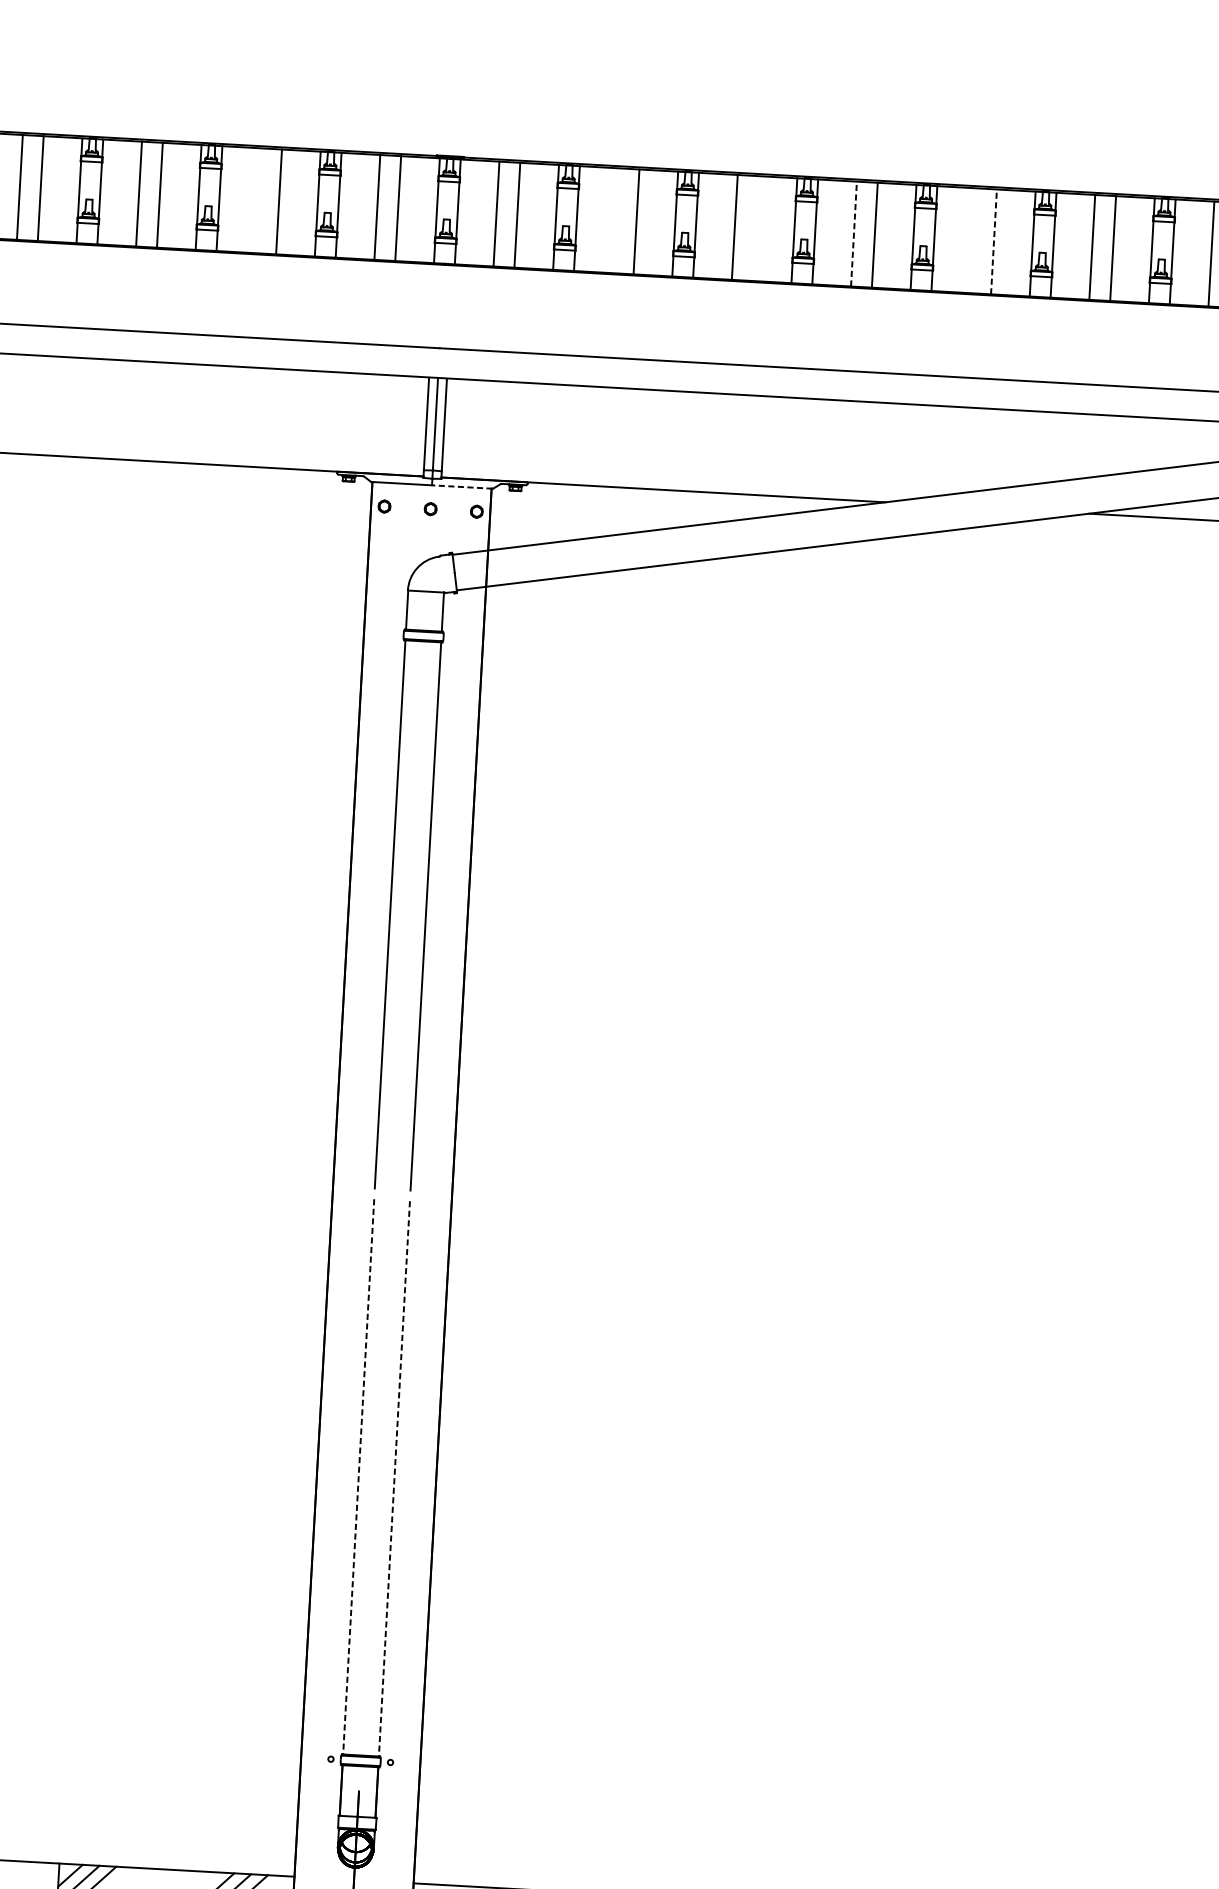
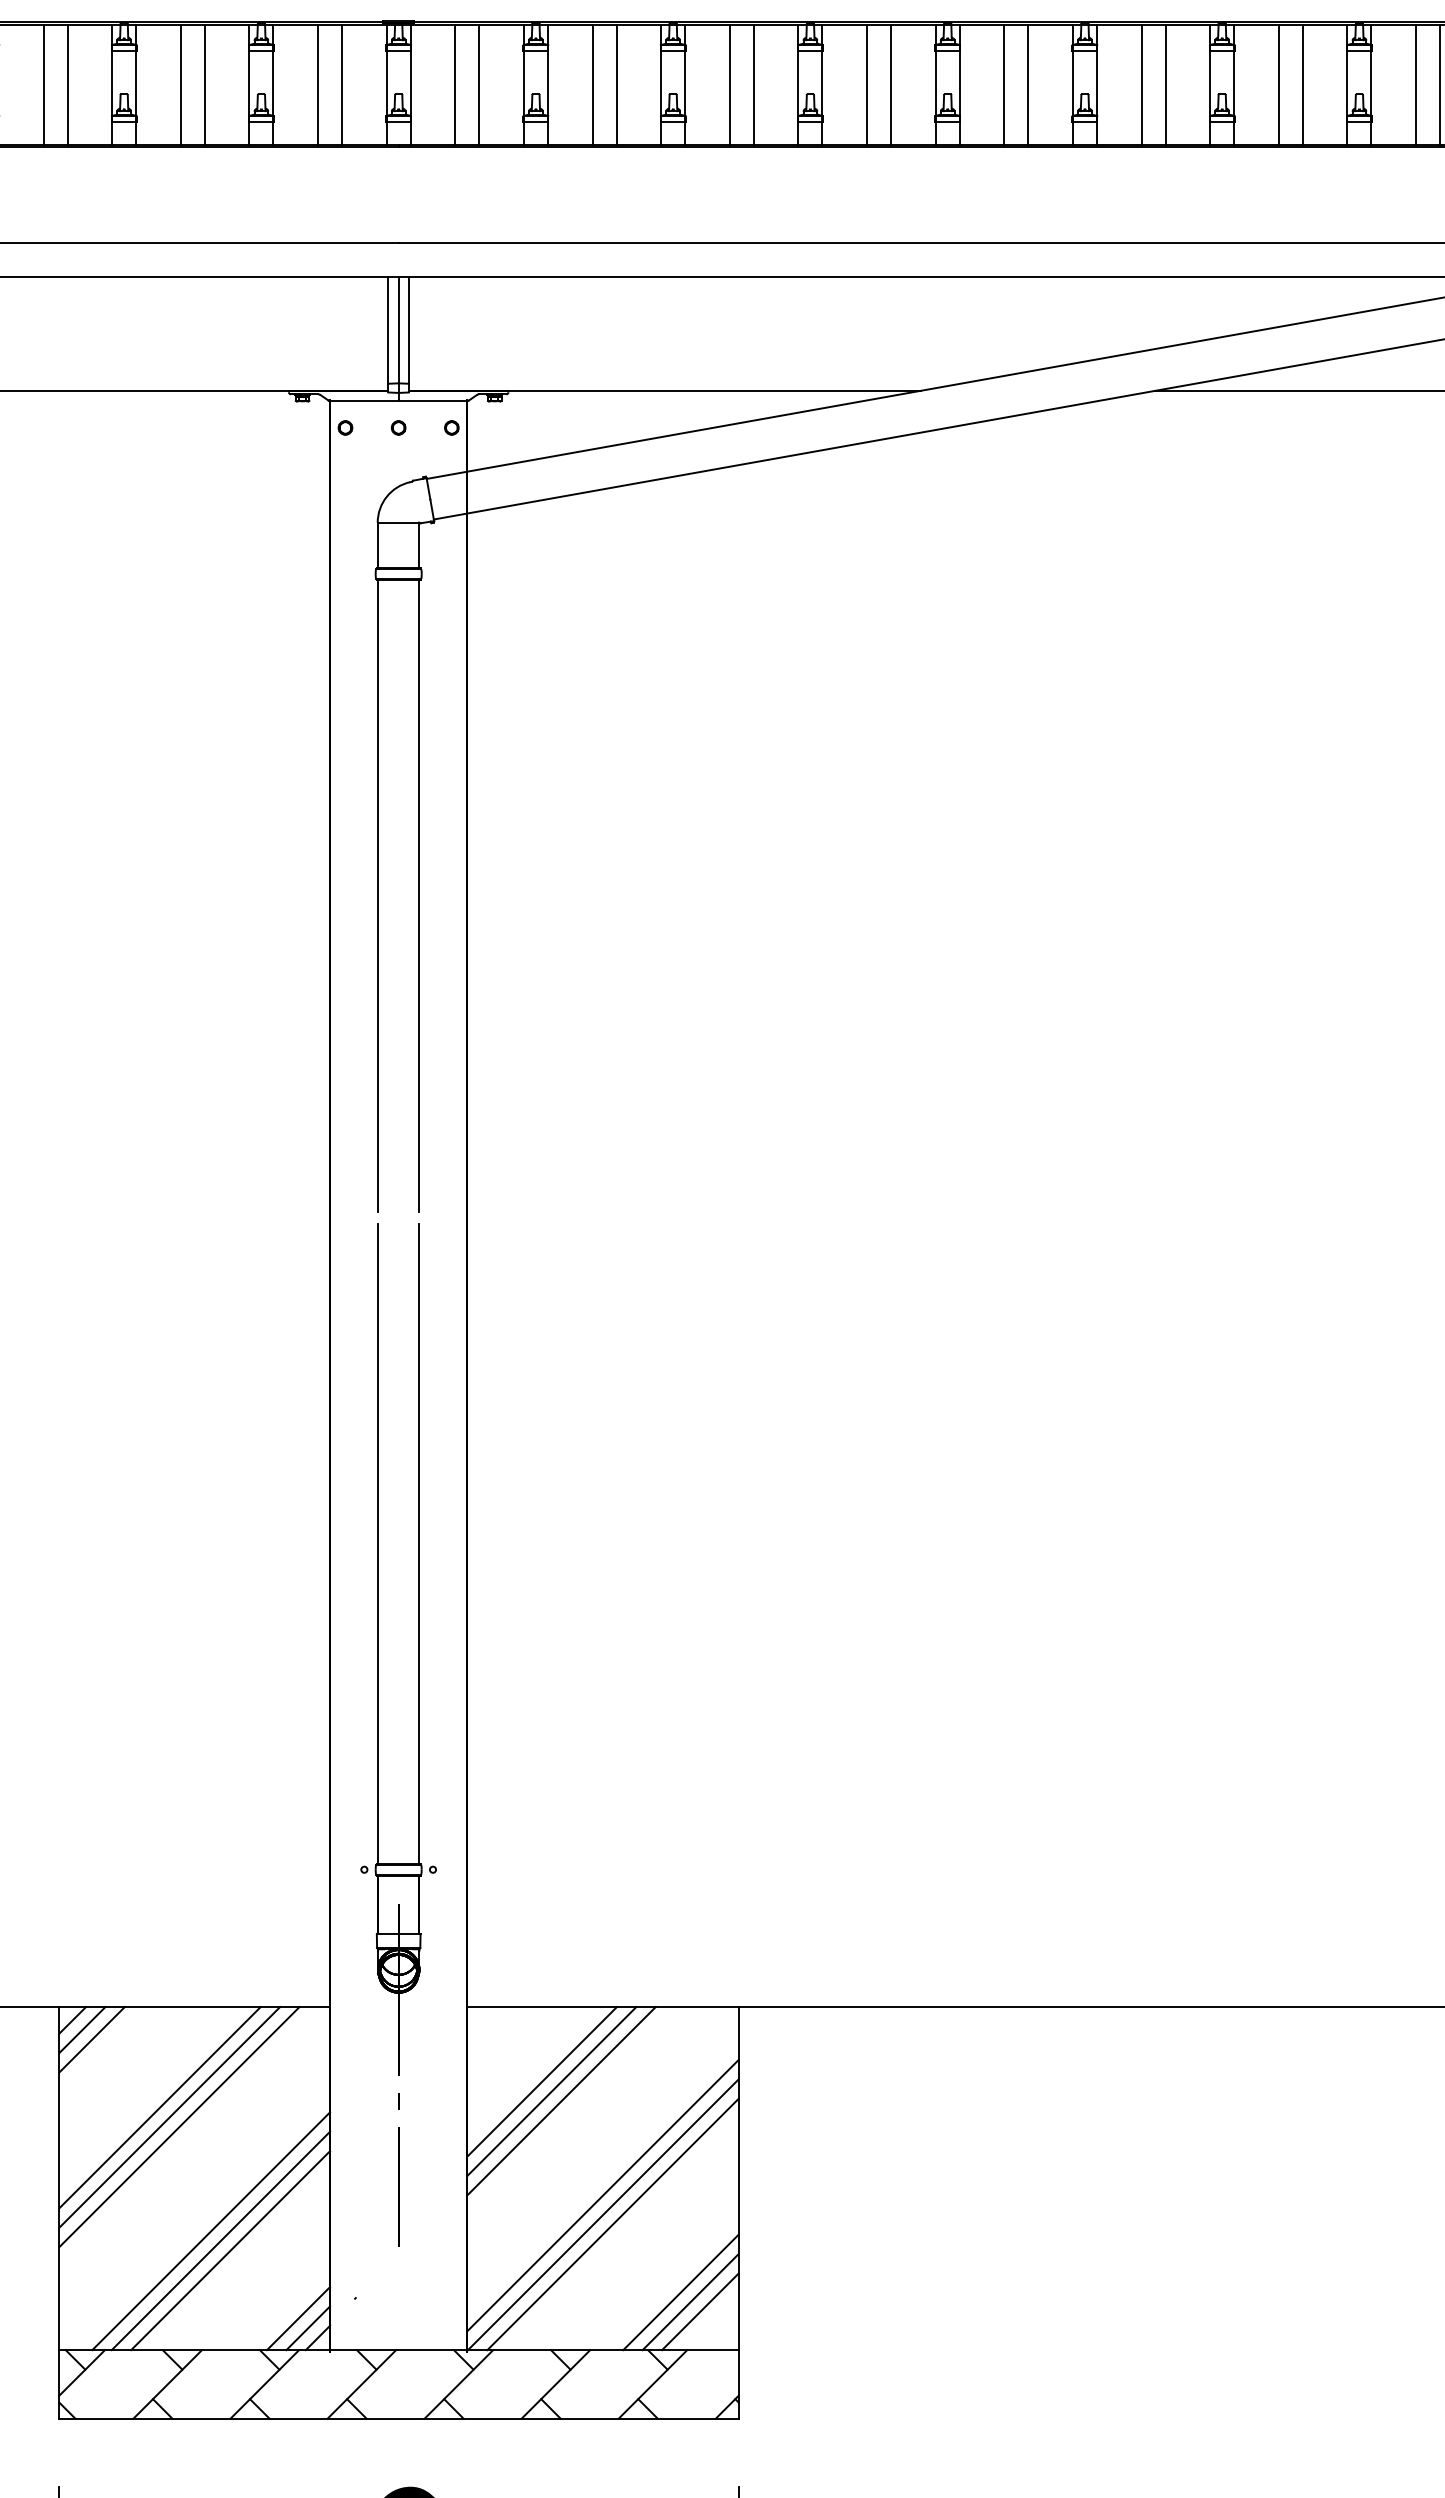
line: (257, 200) -> (180, 84), added
line: (615, 220) -> (592, 84), added
line: (755, 228) -> (753, 84), added
line: (854, 233) -> (867, 84), dashed -> solid
line: (973, 240) -> (1004, 84), added
line: (994, 241) -> (1028, 84), dashed -> solid
line: (462, 487) -> (433, 400), dashed -> solid
line: (359, 1476) -> (378, 1543), dashed -> solid
line: (394, 1478) -> (419, 1543), dashed -> solid

